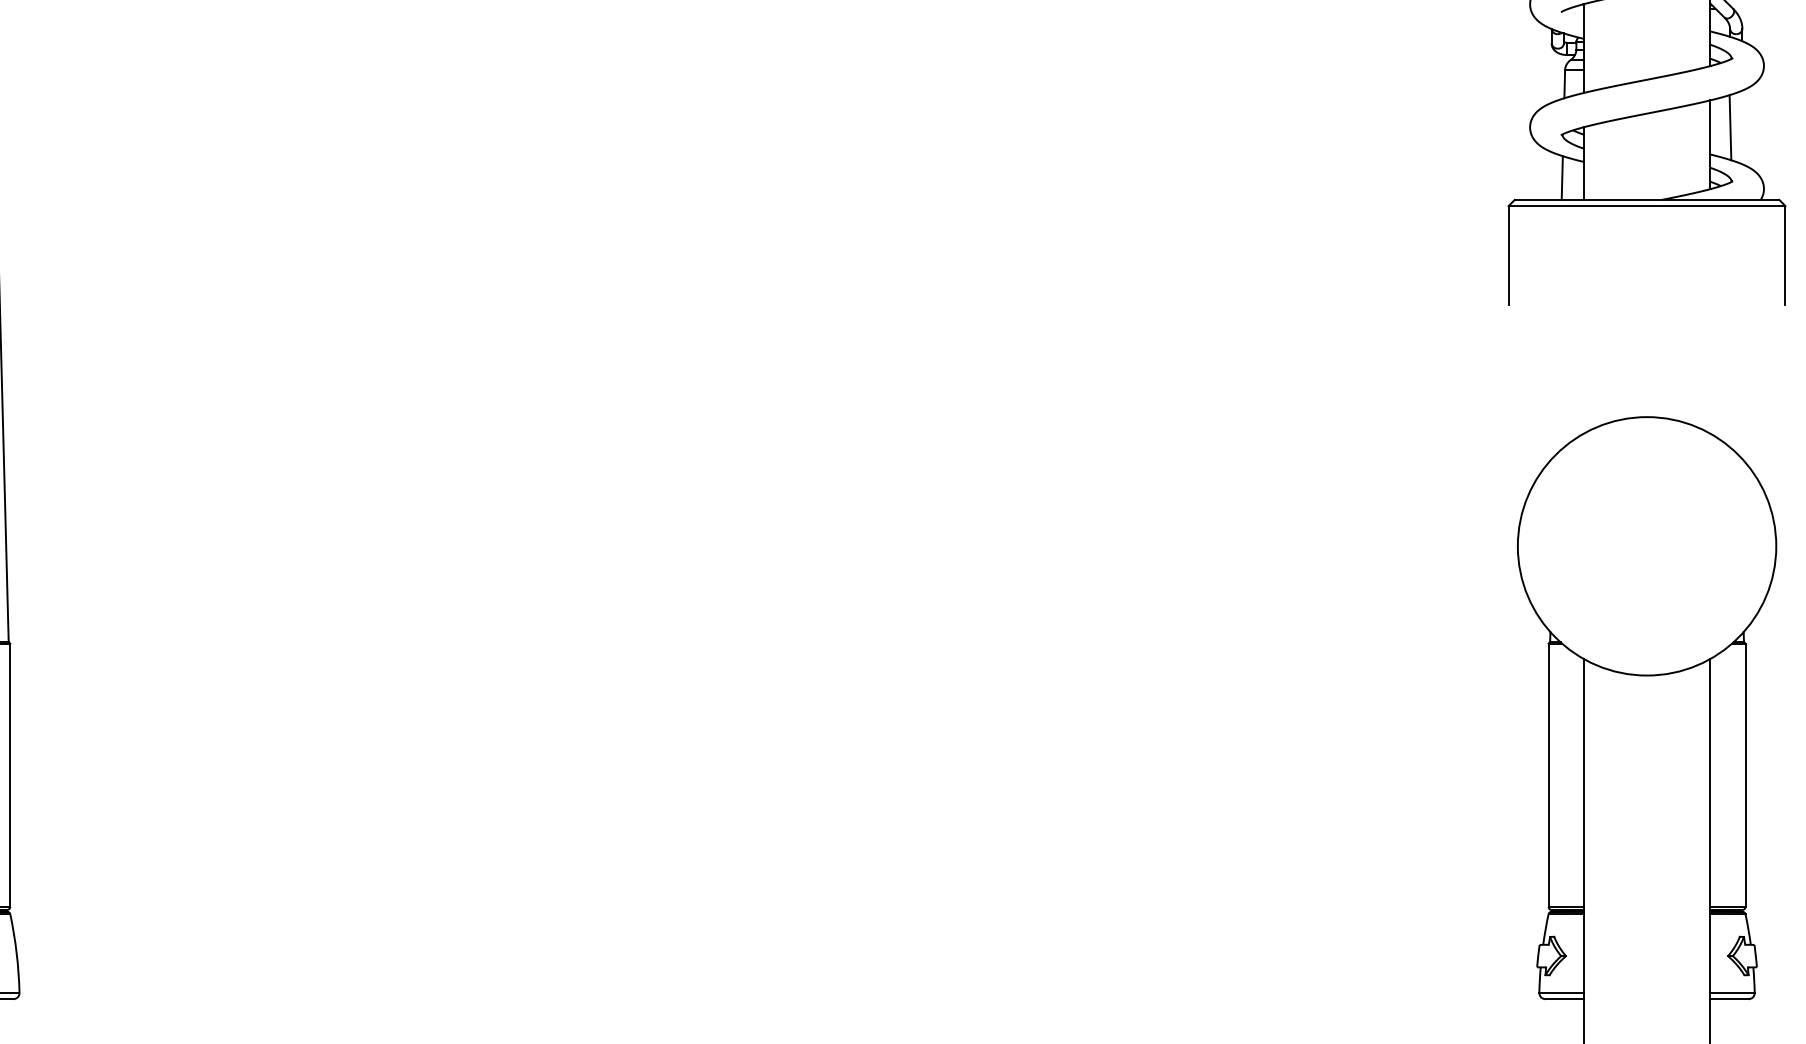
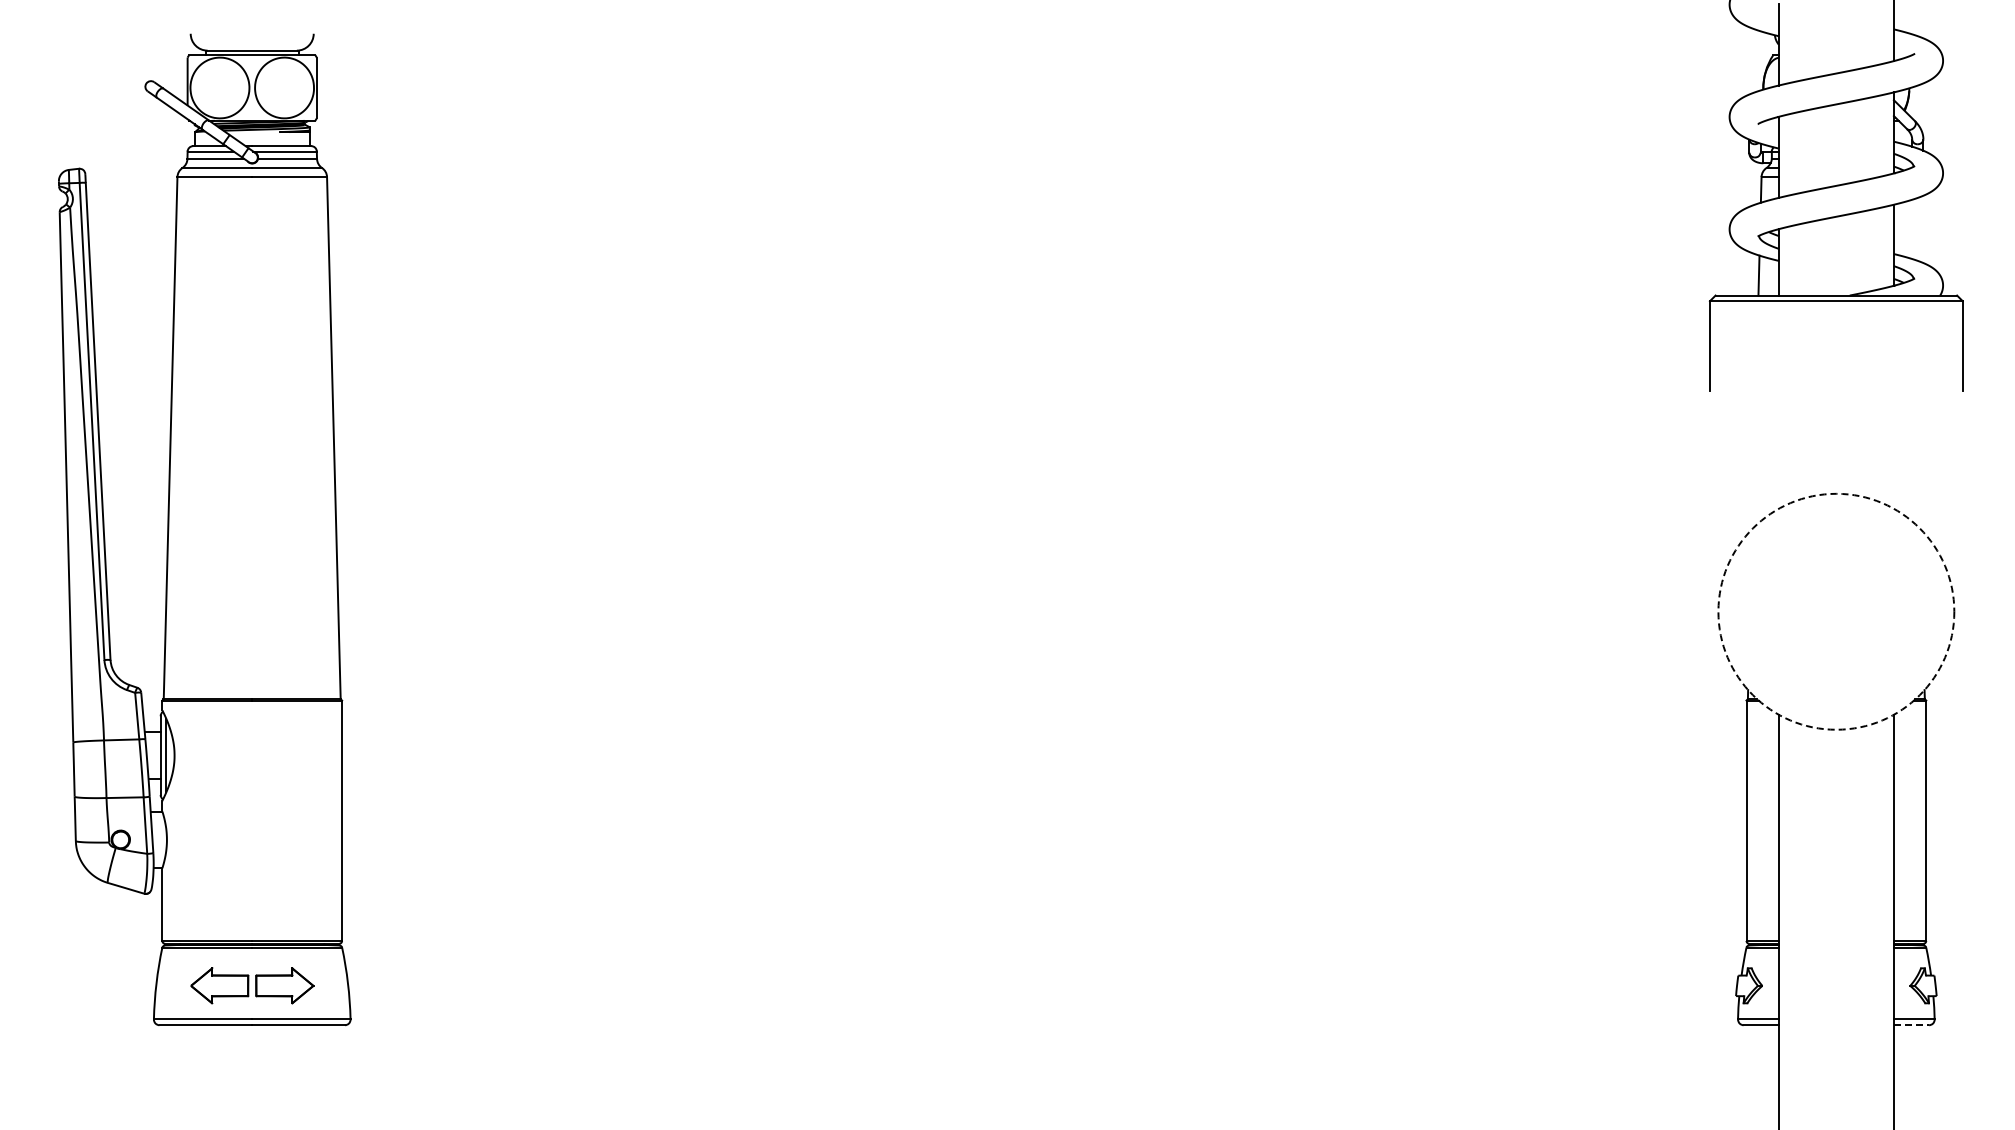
line: (1730, 127) -> (1912, 229), removed
circle: (1647, 546) -> (1836, 611), solid -> dashed
line: (1729, 999) -> (1911, 1025), solid -> dashed

